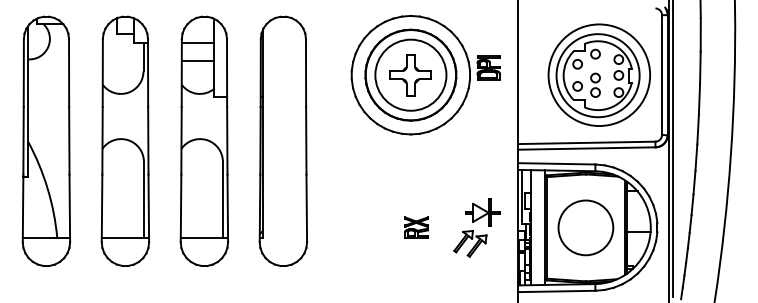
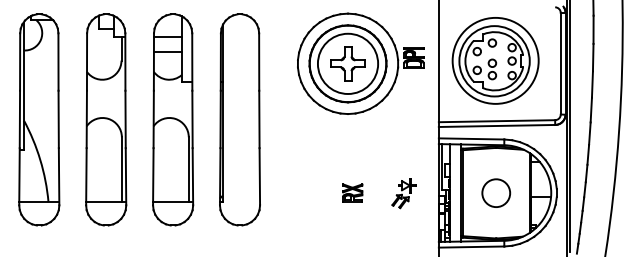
part: (599, 74) -> (495, 60), moved
part: (476, 228) -> (403, 193), size x0.6
circle: (586, 228) -> (496, 193), size x0.6

